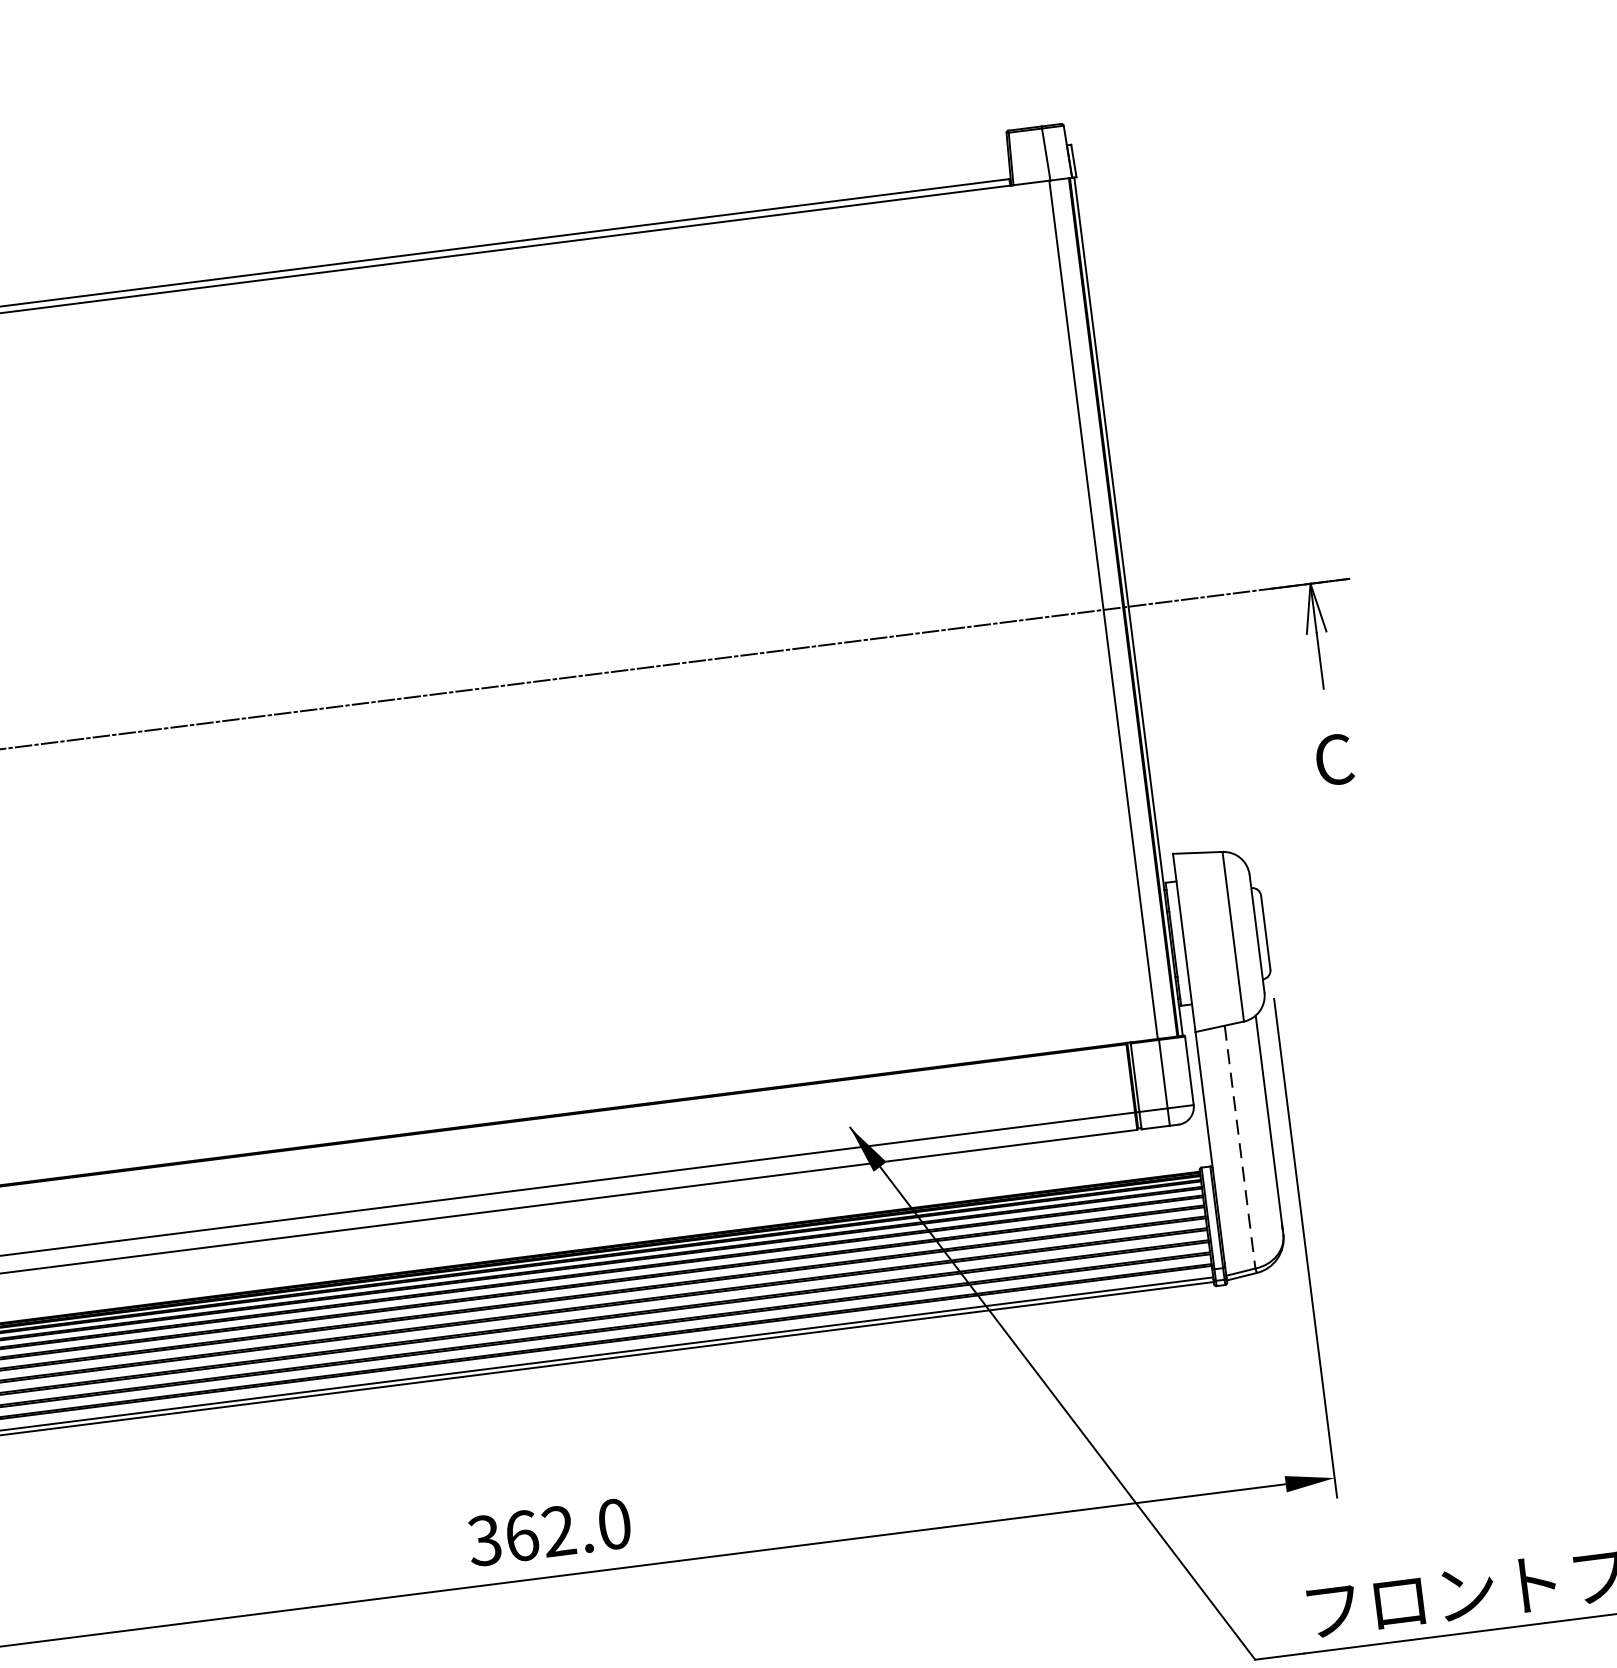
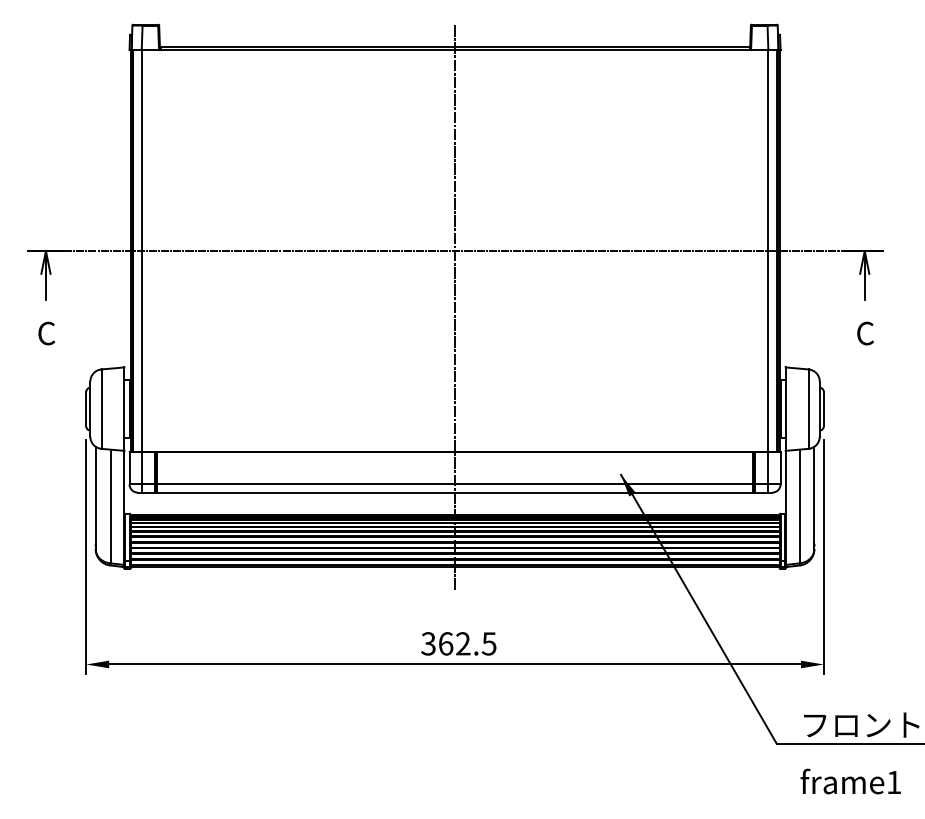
line: (451, 814) -> (455, 307), added
line: (1240, 1147) -> (799, 506), dashed -> solid
text: (612, 1523) -> (488, 643), 362.0 -> 362.5

